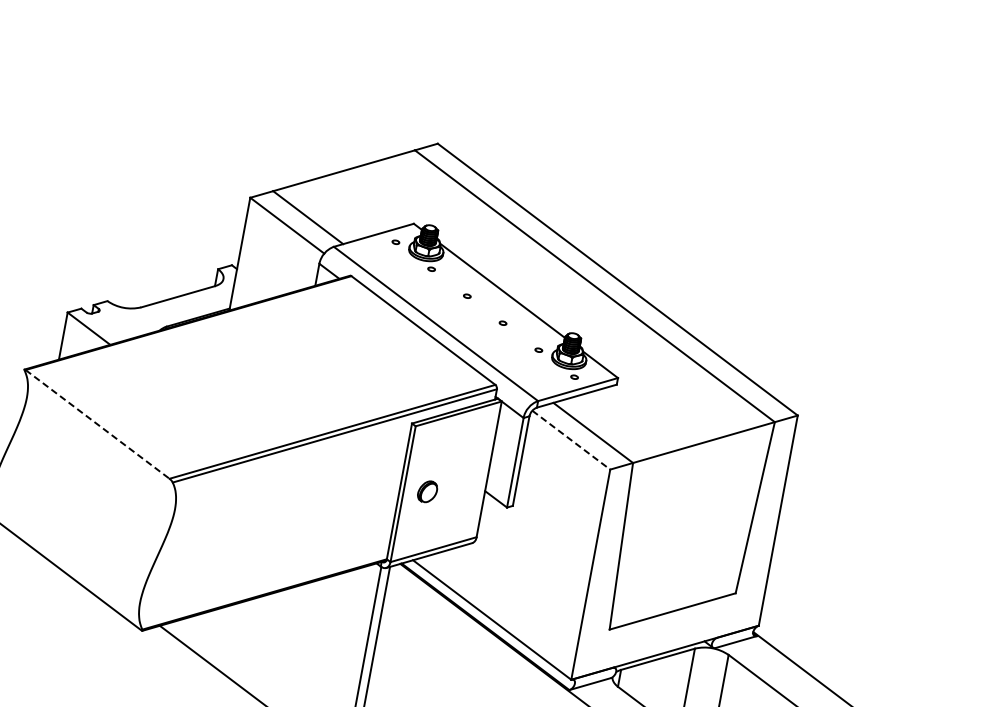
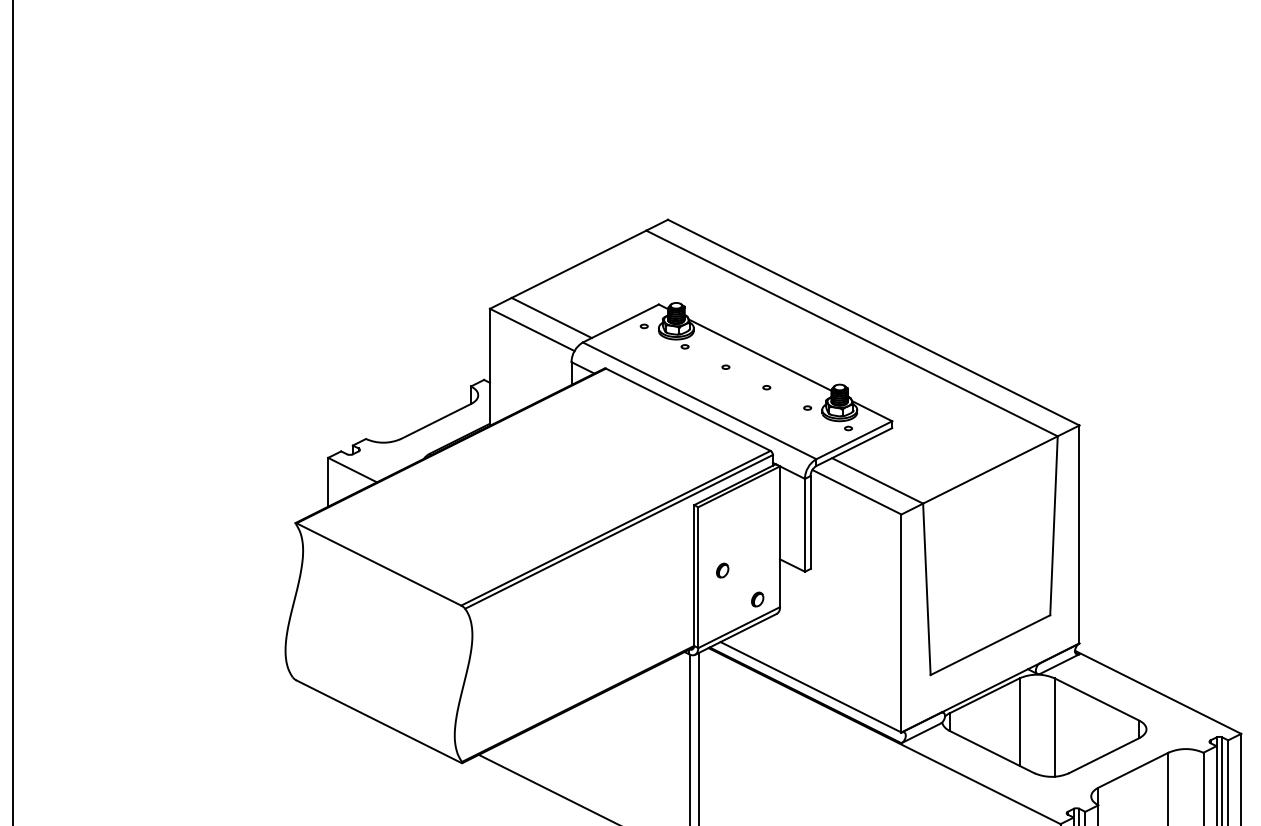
line: (97, 424) -> (378, 564), dashed -> solid
line: (570, 440) -> (856, 492), dashed -> solid
part: (427, 491) -> (722, 570), size x0.62
part: (456, 525) -> (757, 599), added

